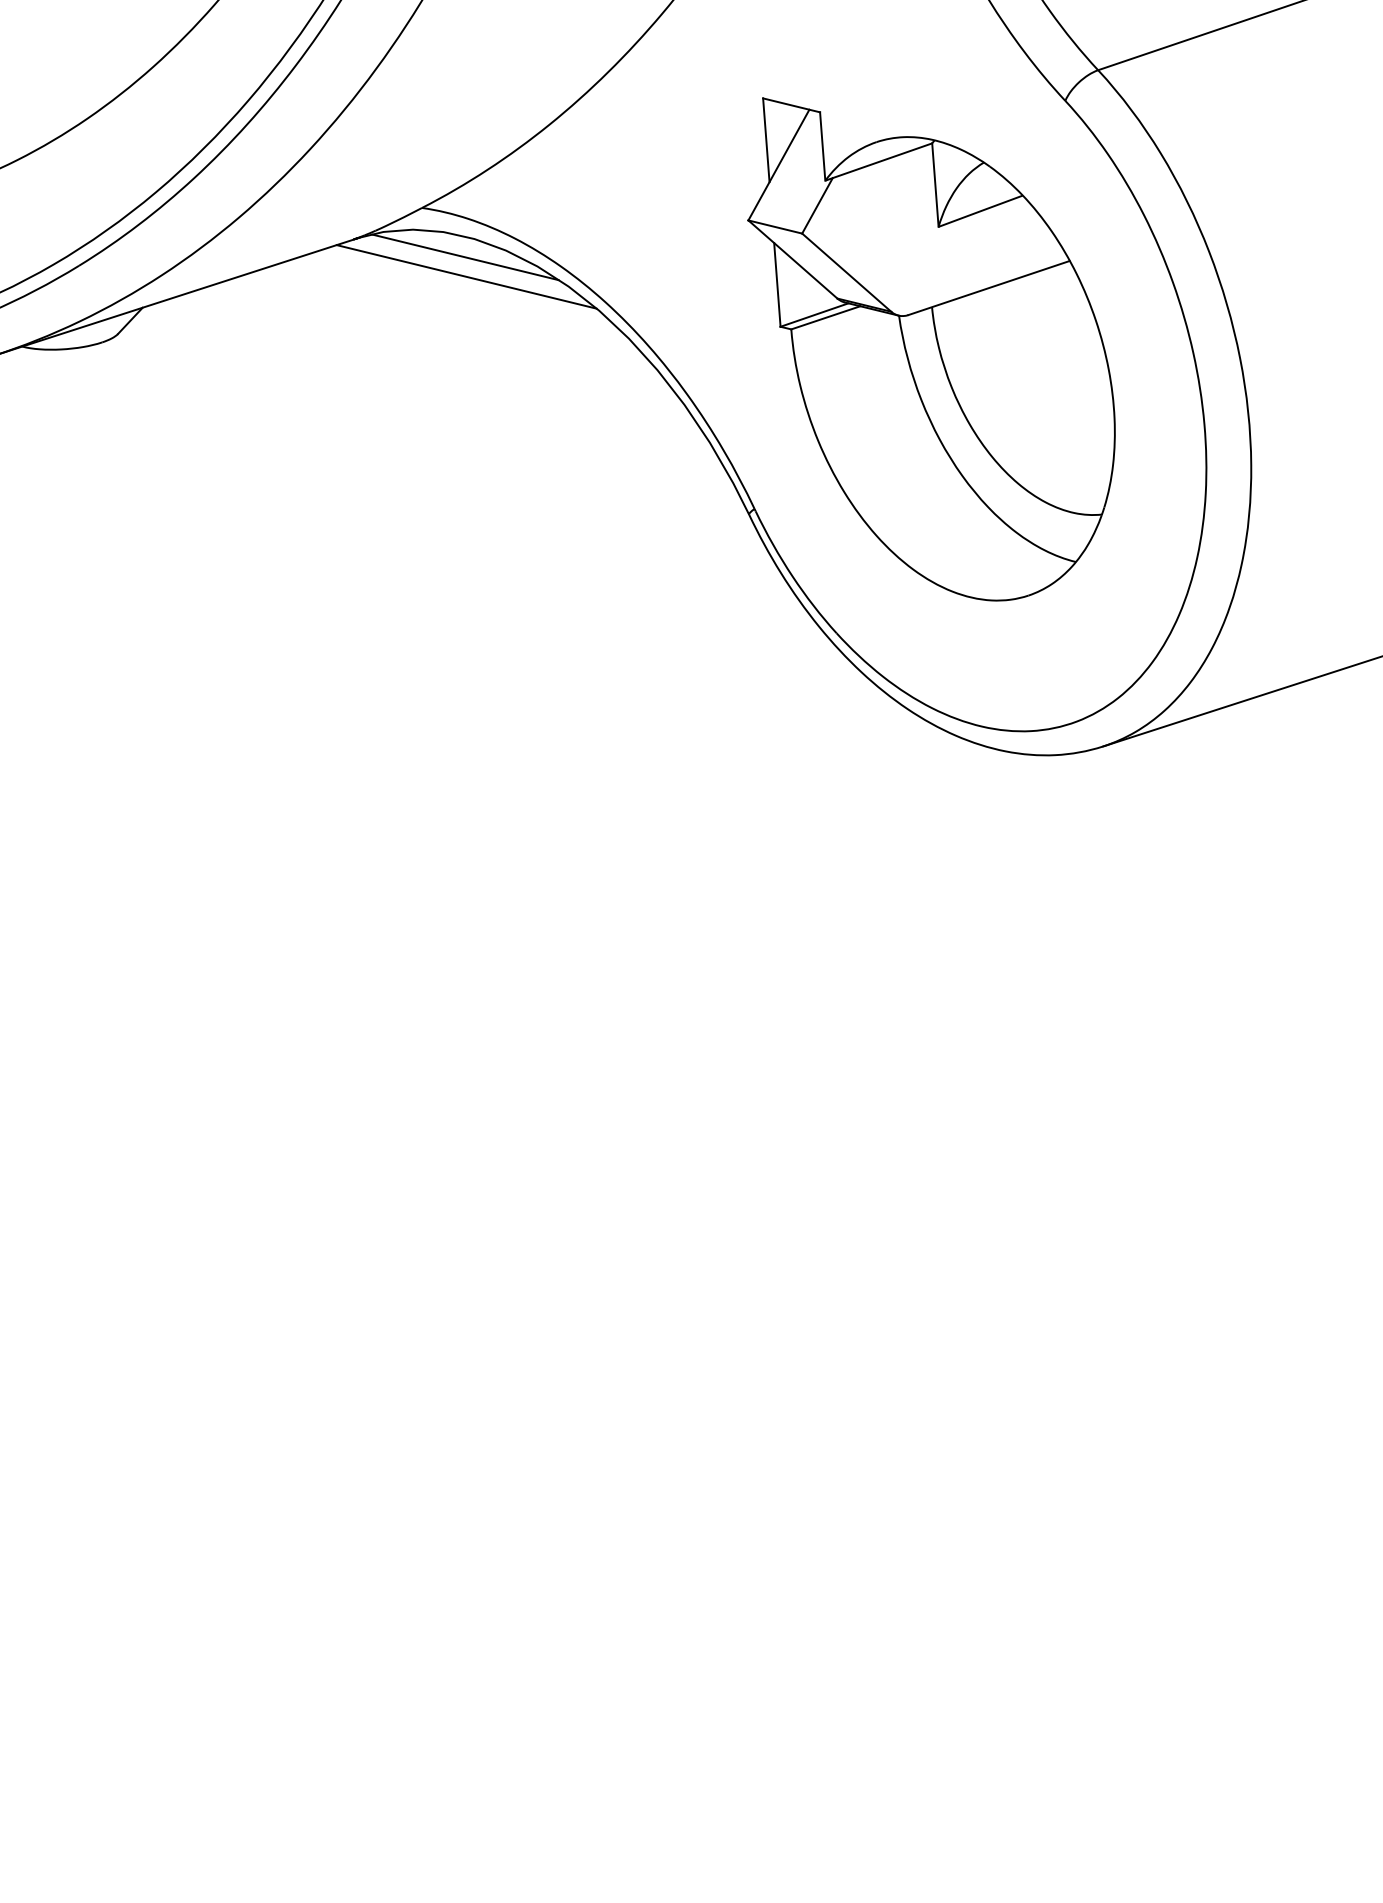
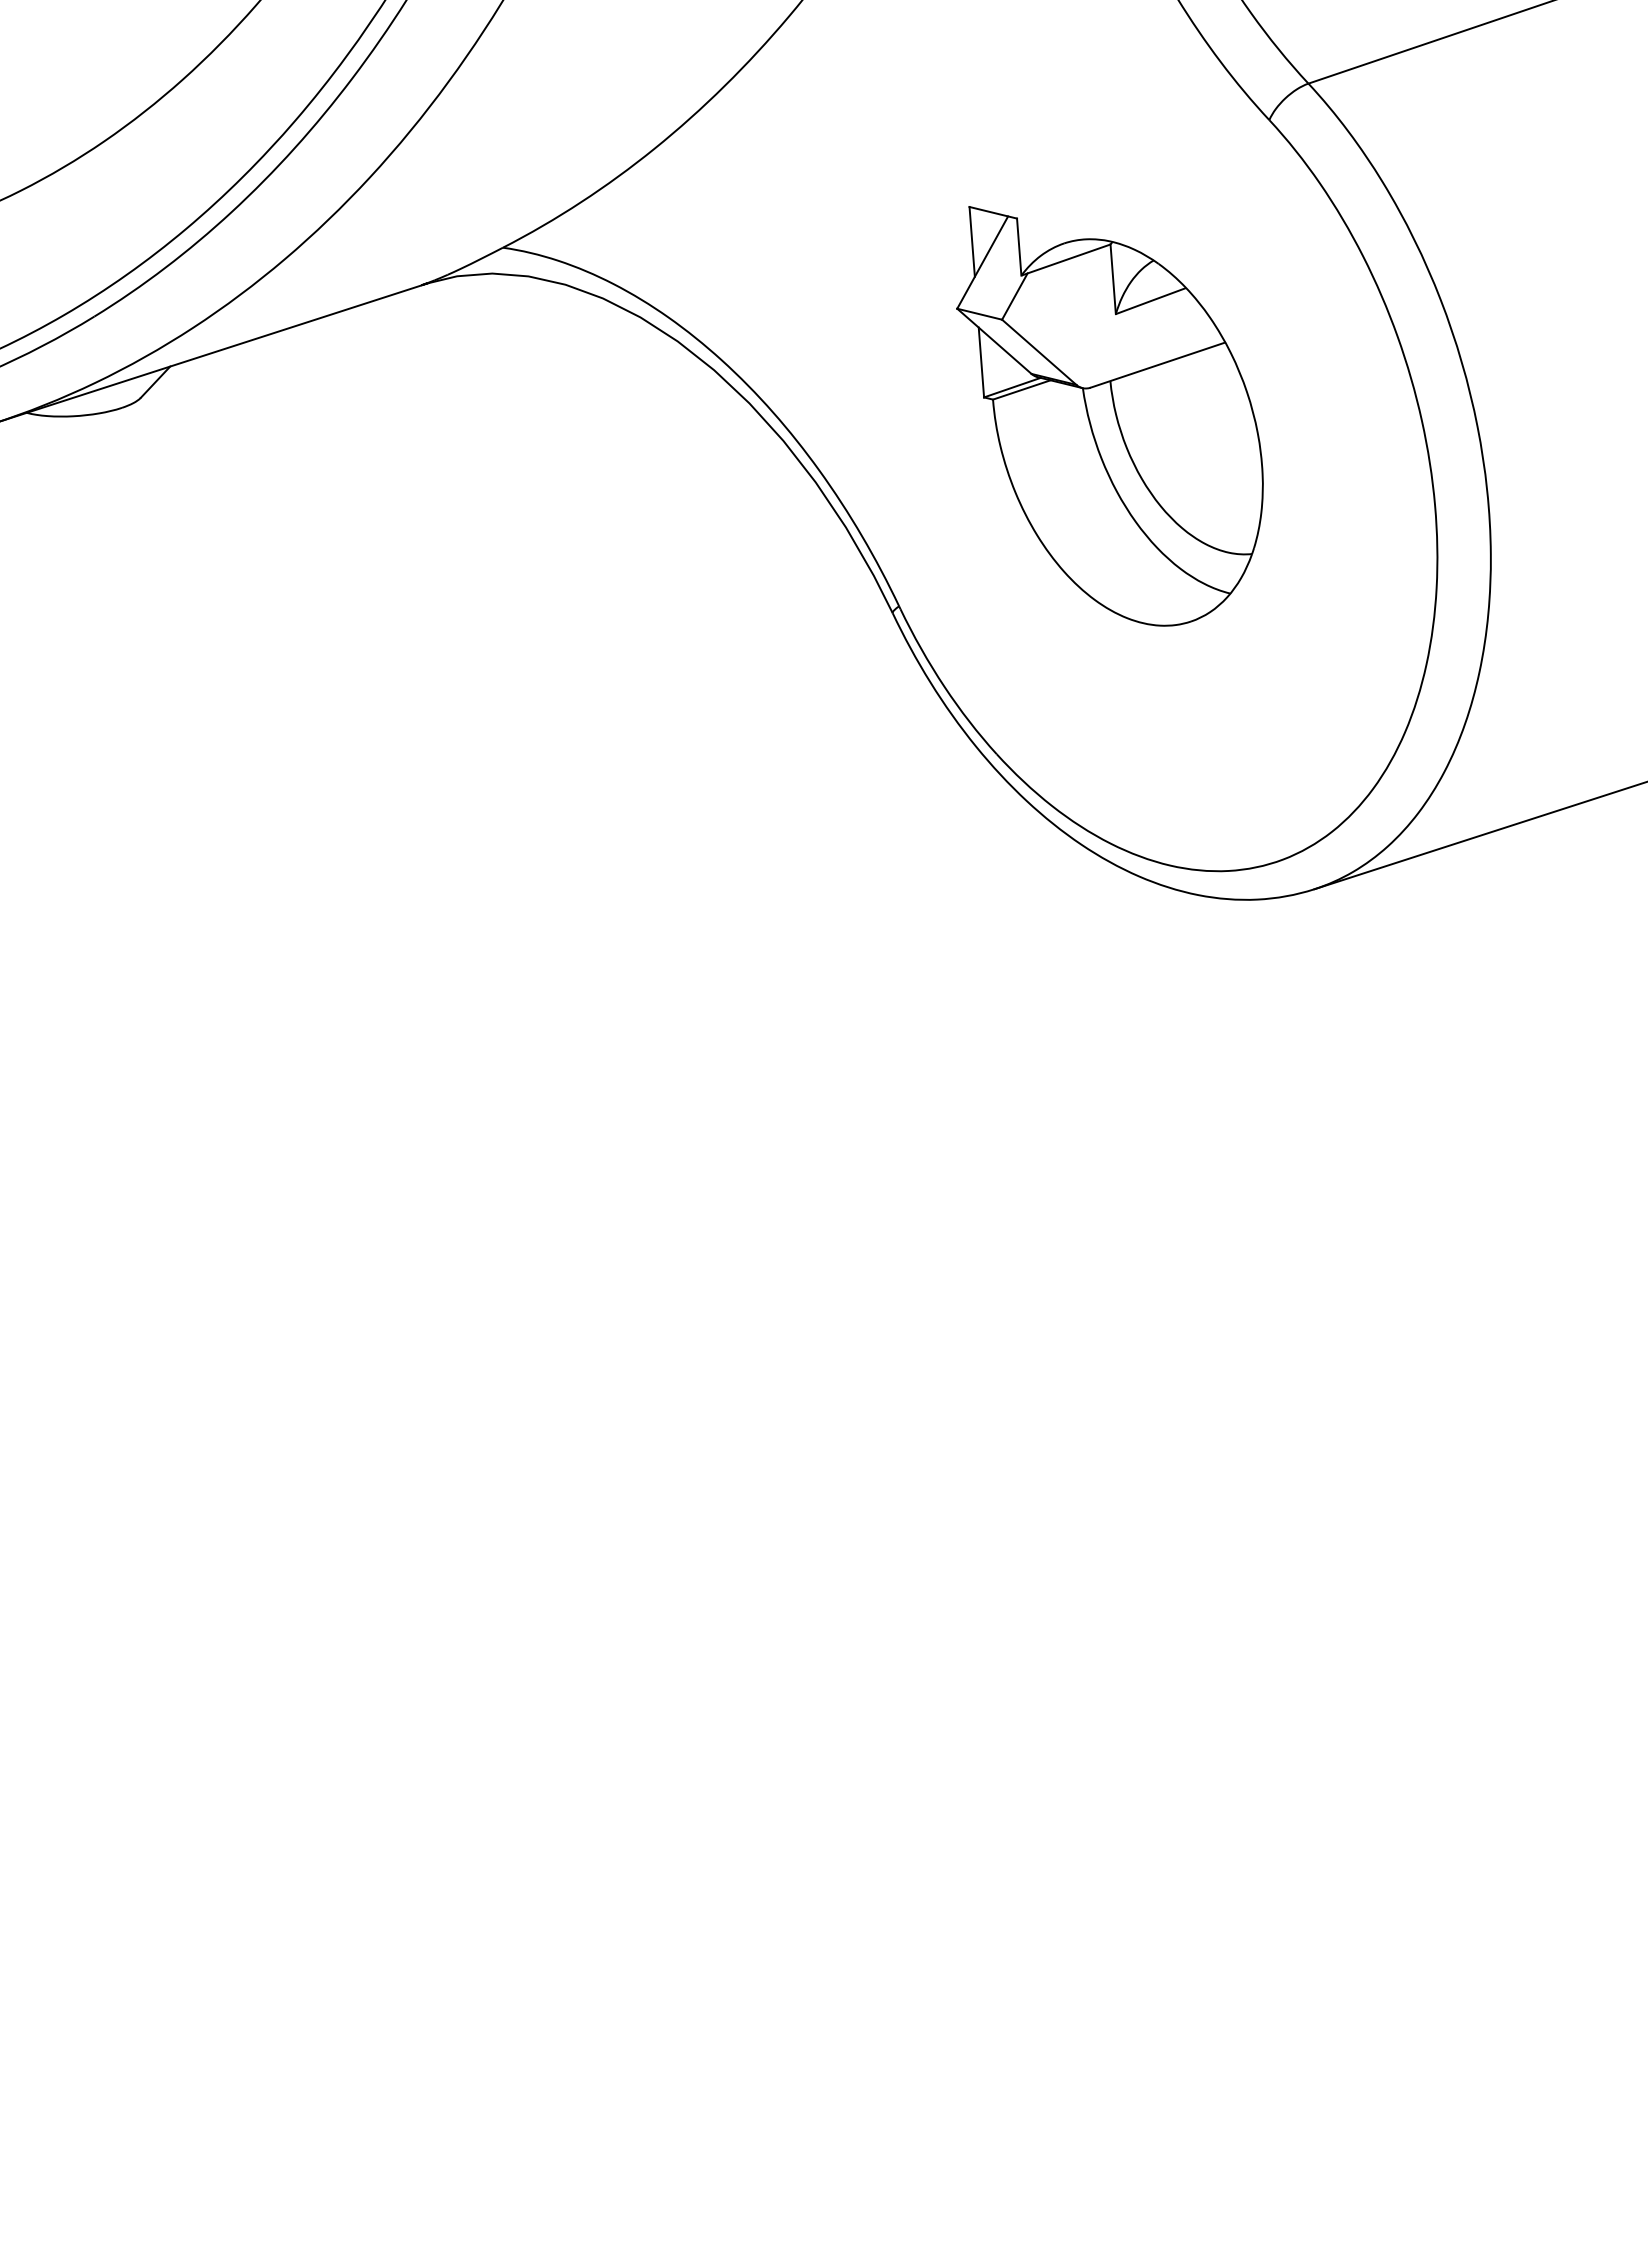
line: (465, 257) -> (554, 306), removed
line: (466, 276) -> (555, 329), removed
part: (931, 349) -> (1109, 416), size x0.7

